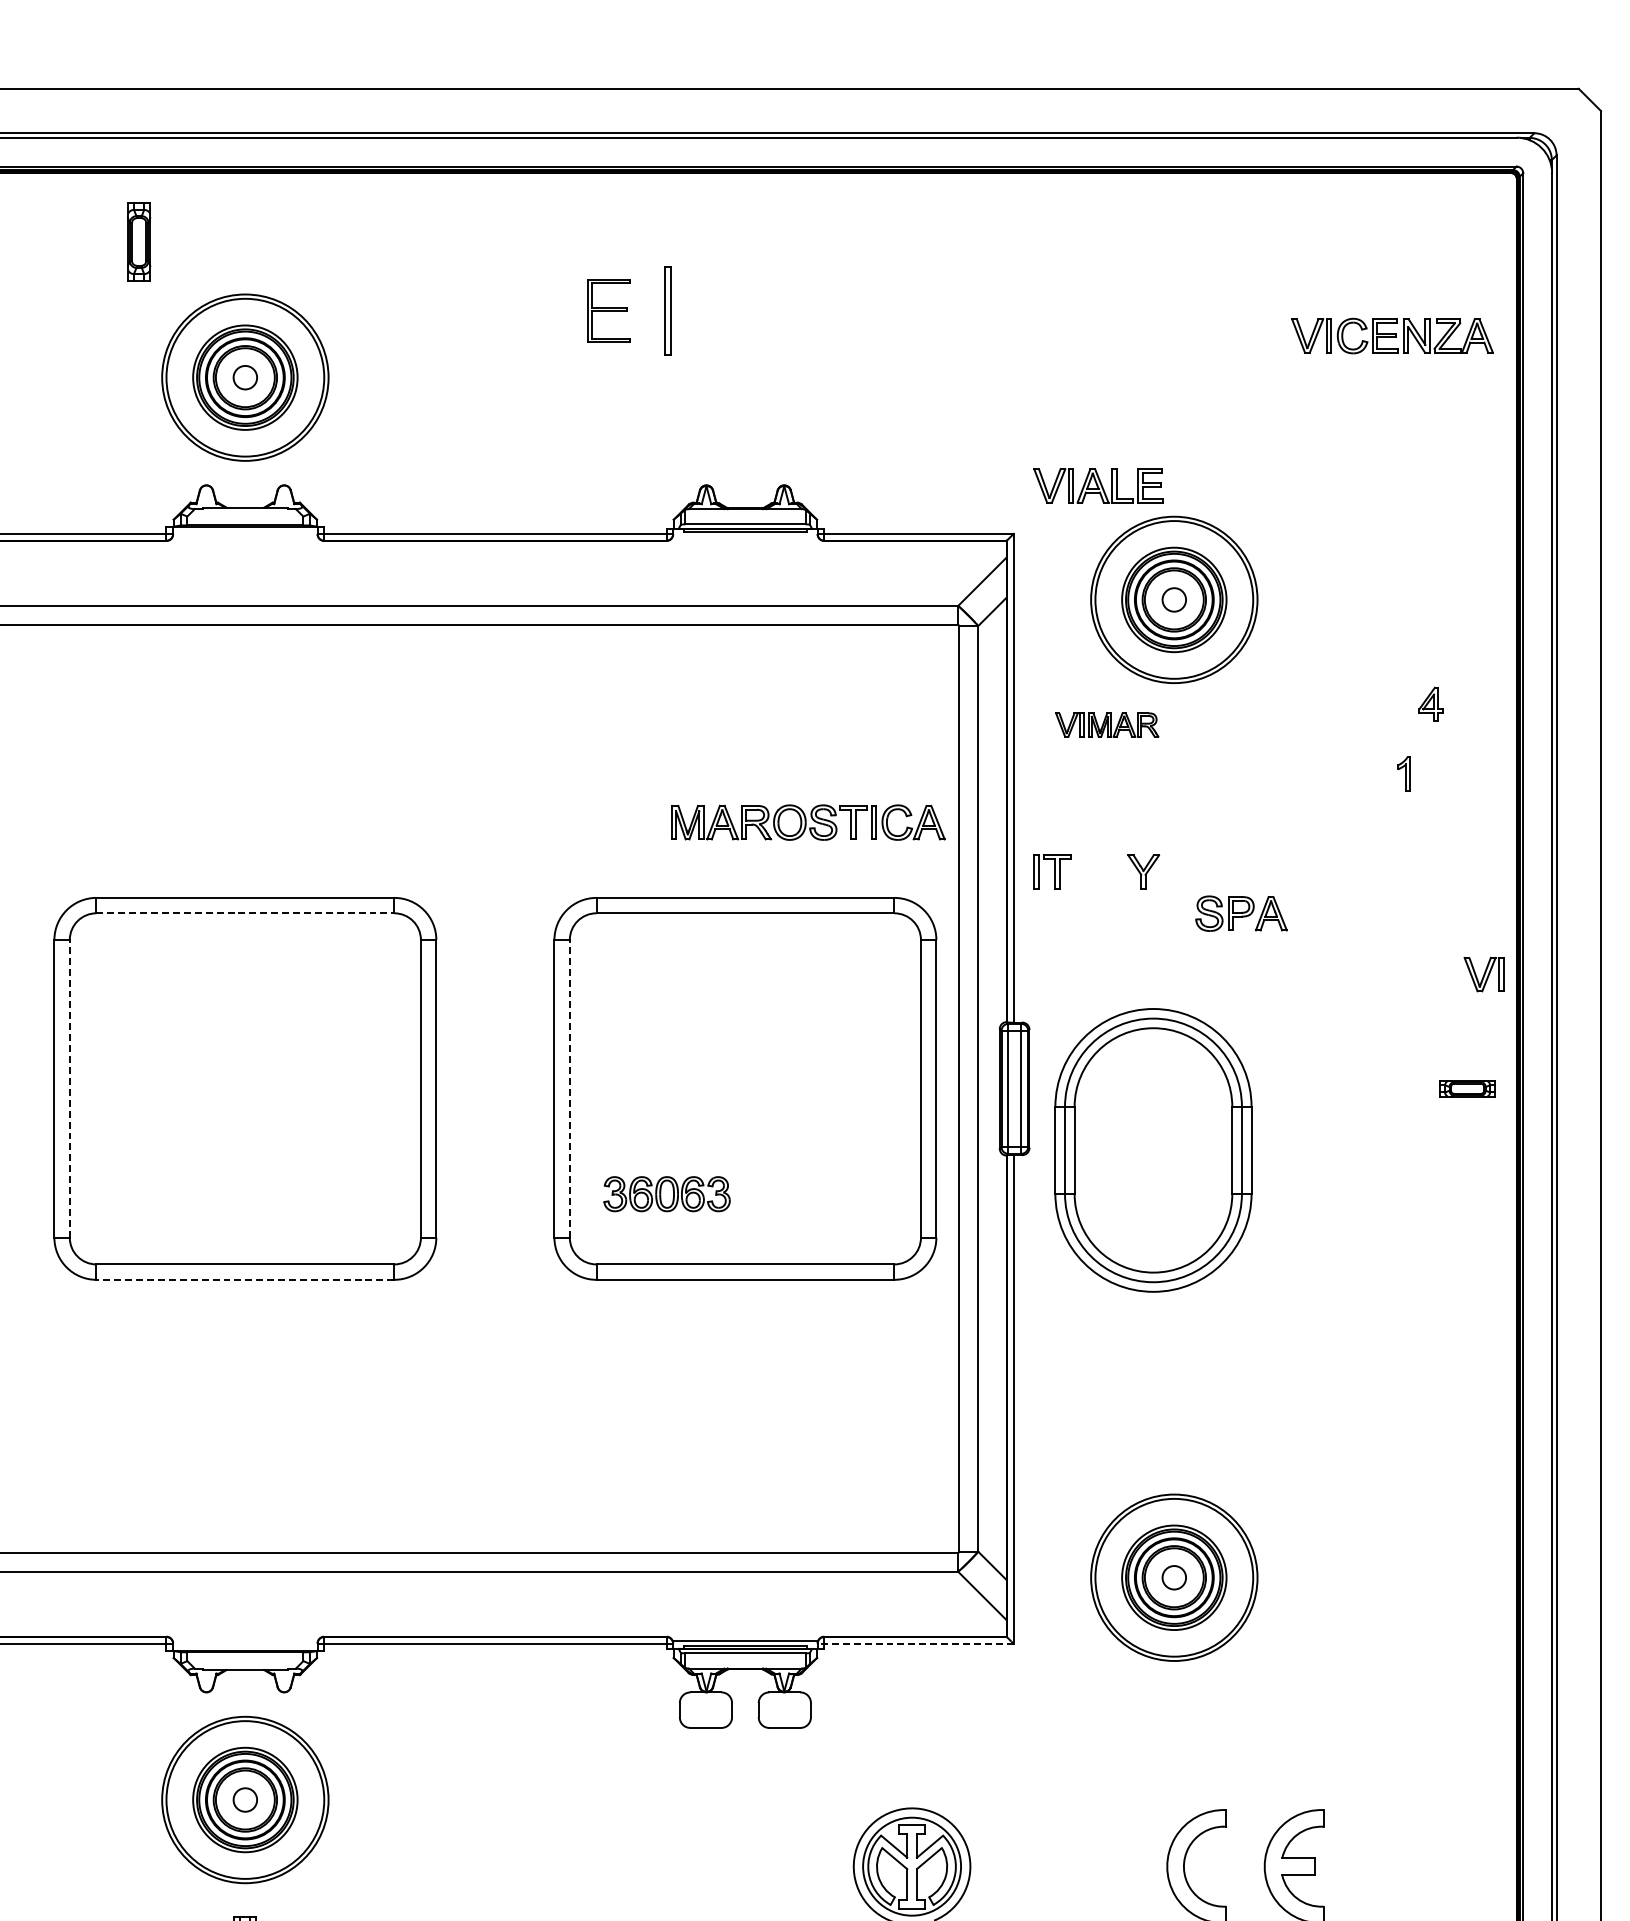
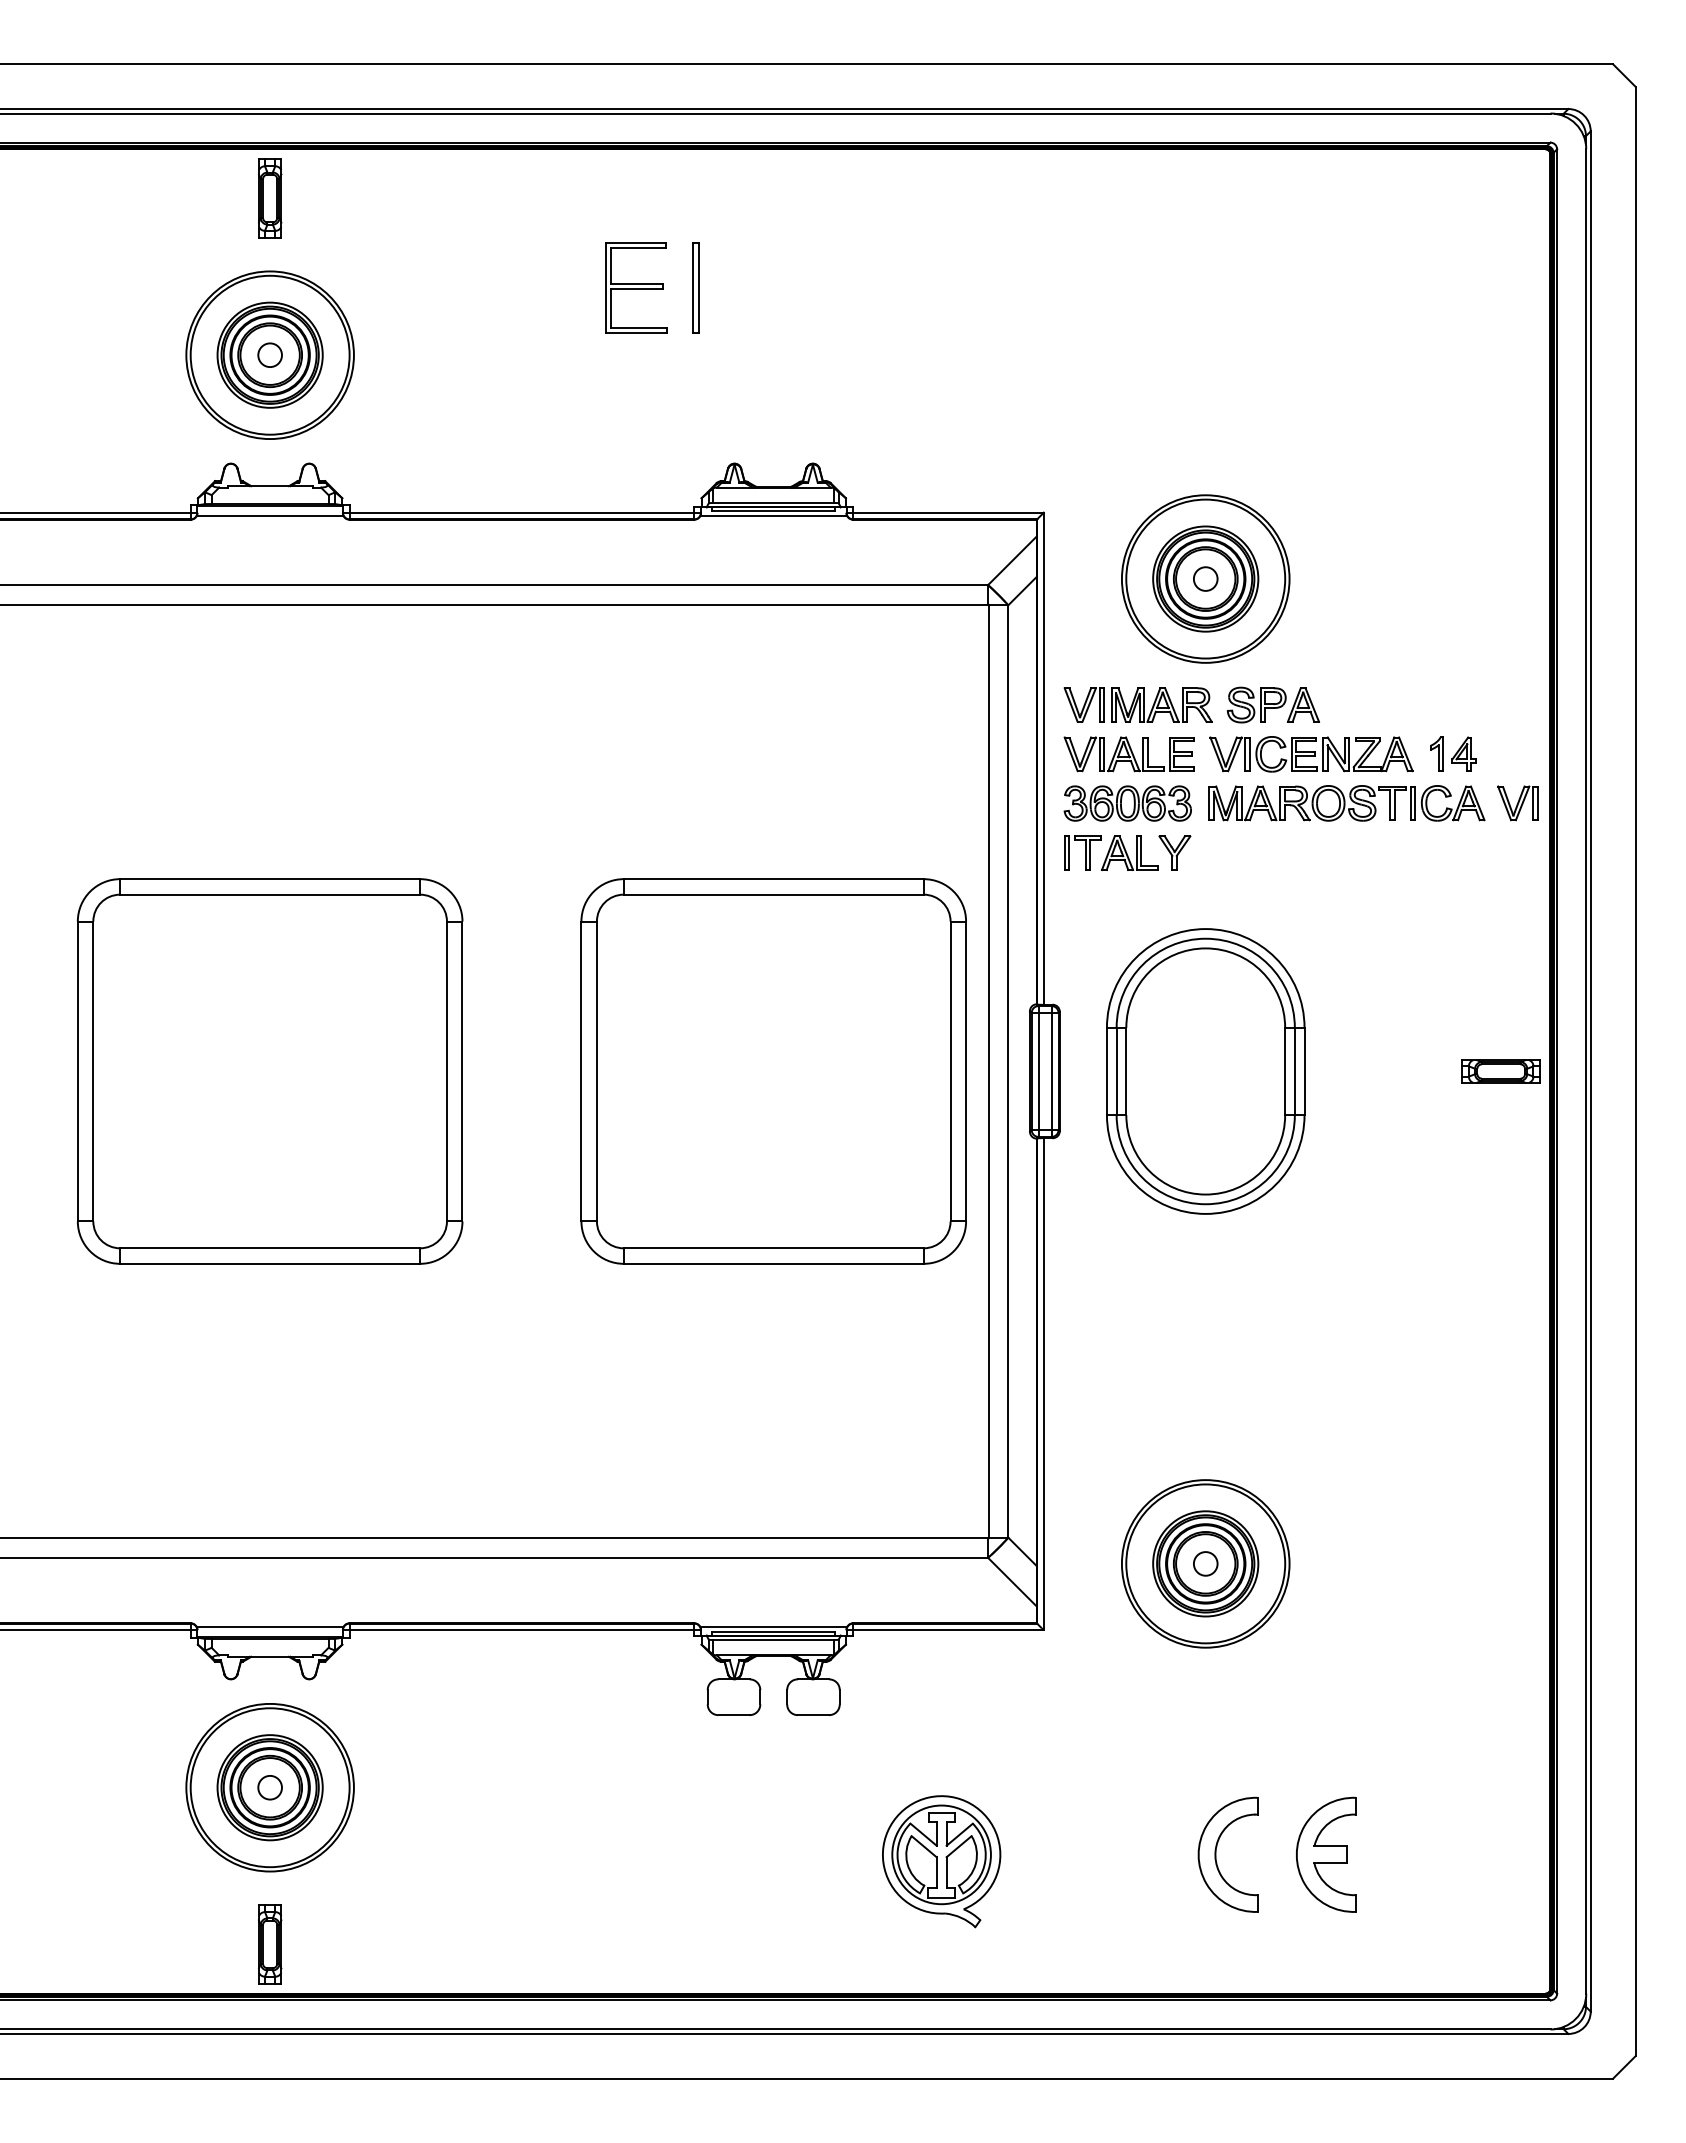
part: (139, 241) -> (270, 198), moved
part: (609, 310) -> (636, 287), size x1.43
part: (1392, 336) -> (1311, 754), moved
part: (1097, 486) -> (1128, 754), moved
line: (244, 536) -> (269, 515), added
line: (745, 536) -> (773, 515), added
part: (1430, 703) -> (1463, 753), moved
part: (1106, 724) -> (1137, 704), size x1.43
part: (807, 822) -> (1346, 803), moved
part: (1098, 871) -> (1129, 852), added
line: (245, 913) -> (270, 894), dashed -> solid
part: (1241, 913) -> (1273, 704), moved
part: (1483, 974) -> (1517, 803), moved
line: (69, 1088) -> (93, 1071), dashed -> solid
line: (569, 1088) -> (596, 1071), dashed -> solid
part: (1466, 1088) -> (1500, 1071), size x1.43
part: (1153, 1150) -> (1205, 1071), moved
part: (666, 1194) -> (1127, 803), moved
line: (245, 1279) -> (270, 1263), dashed -> solid
line: (244, 1640) -> (269, 1627), added
line: (915, 1643) -> (945, 1630), dashed -> solid

